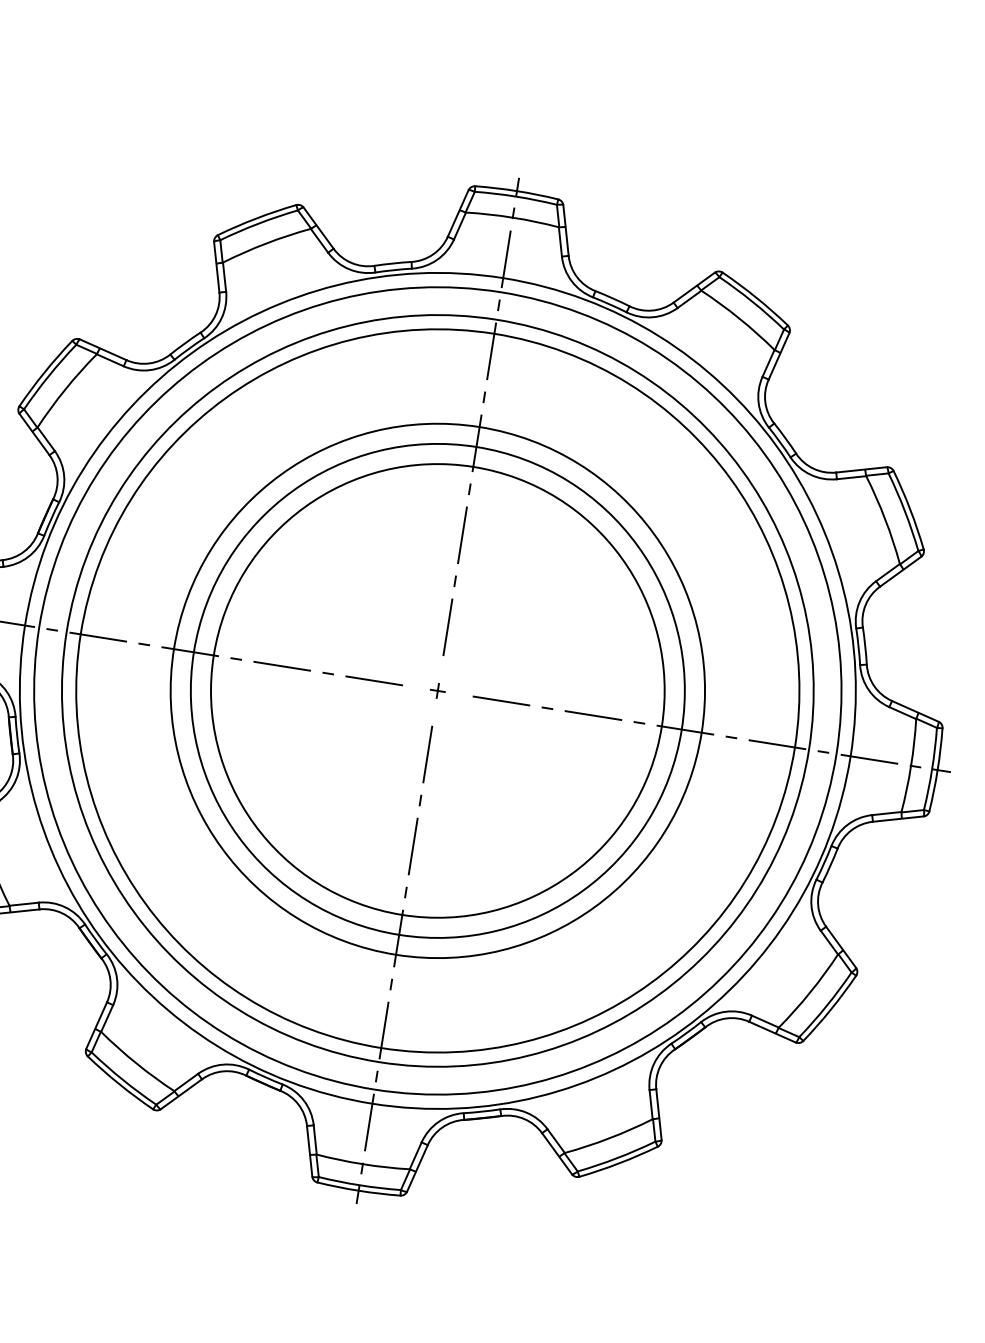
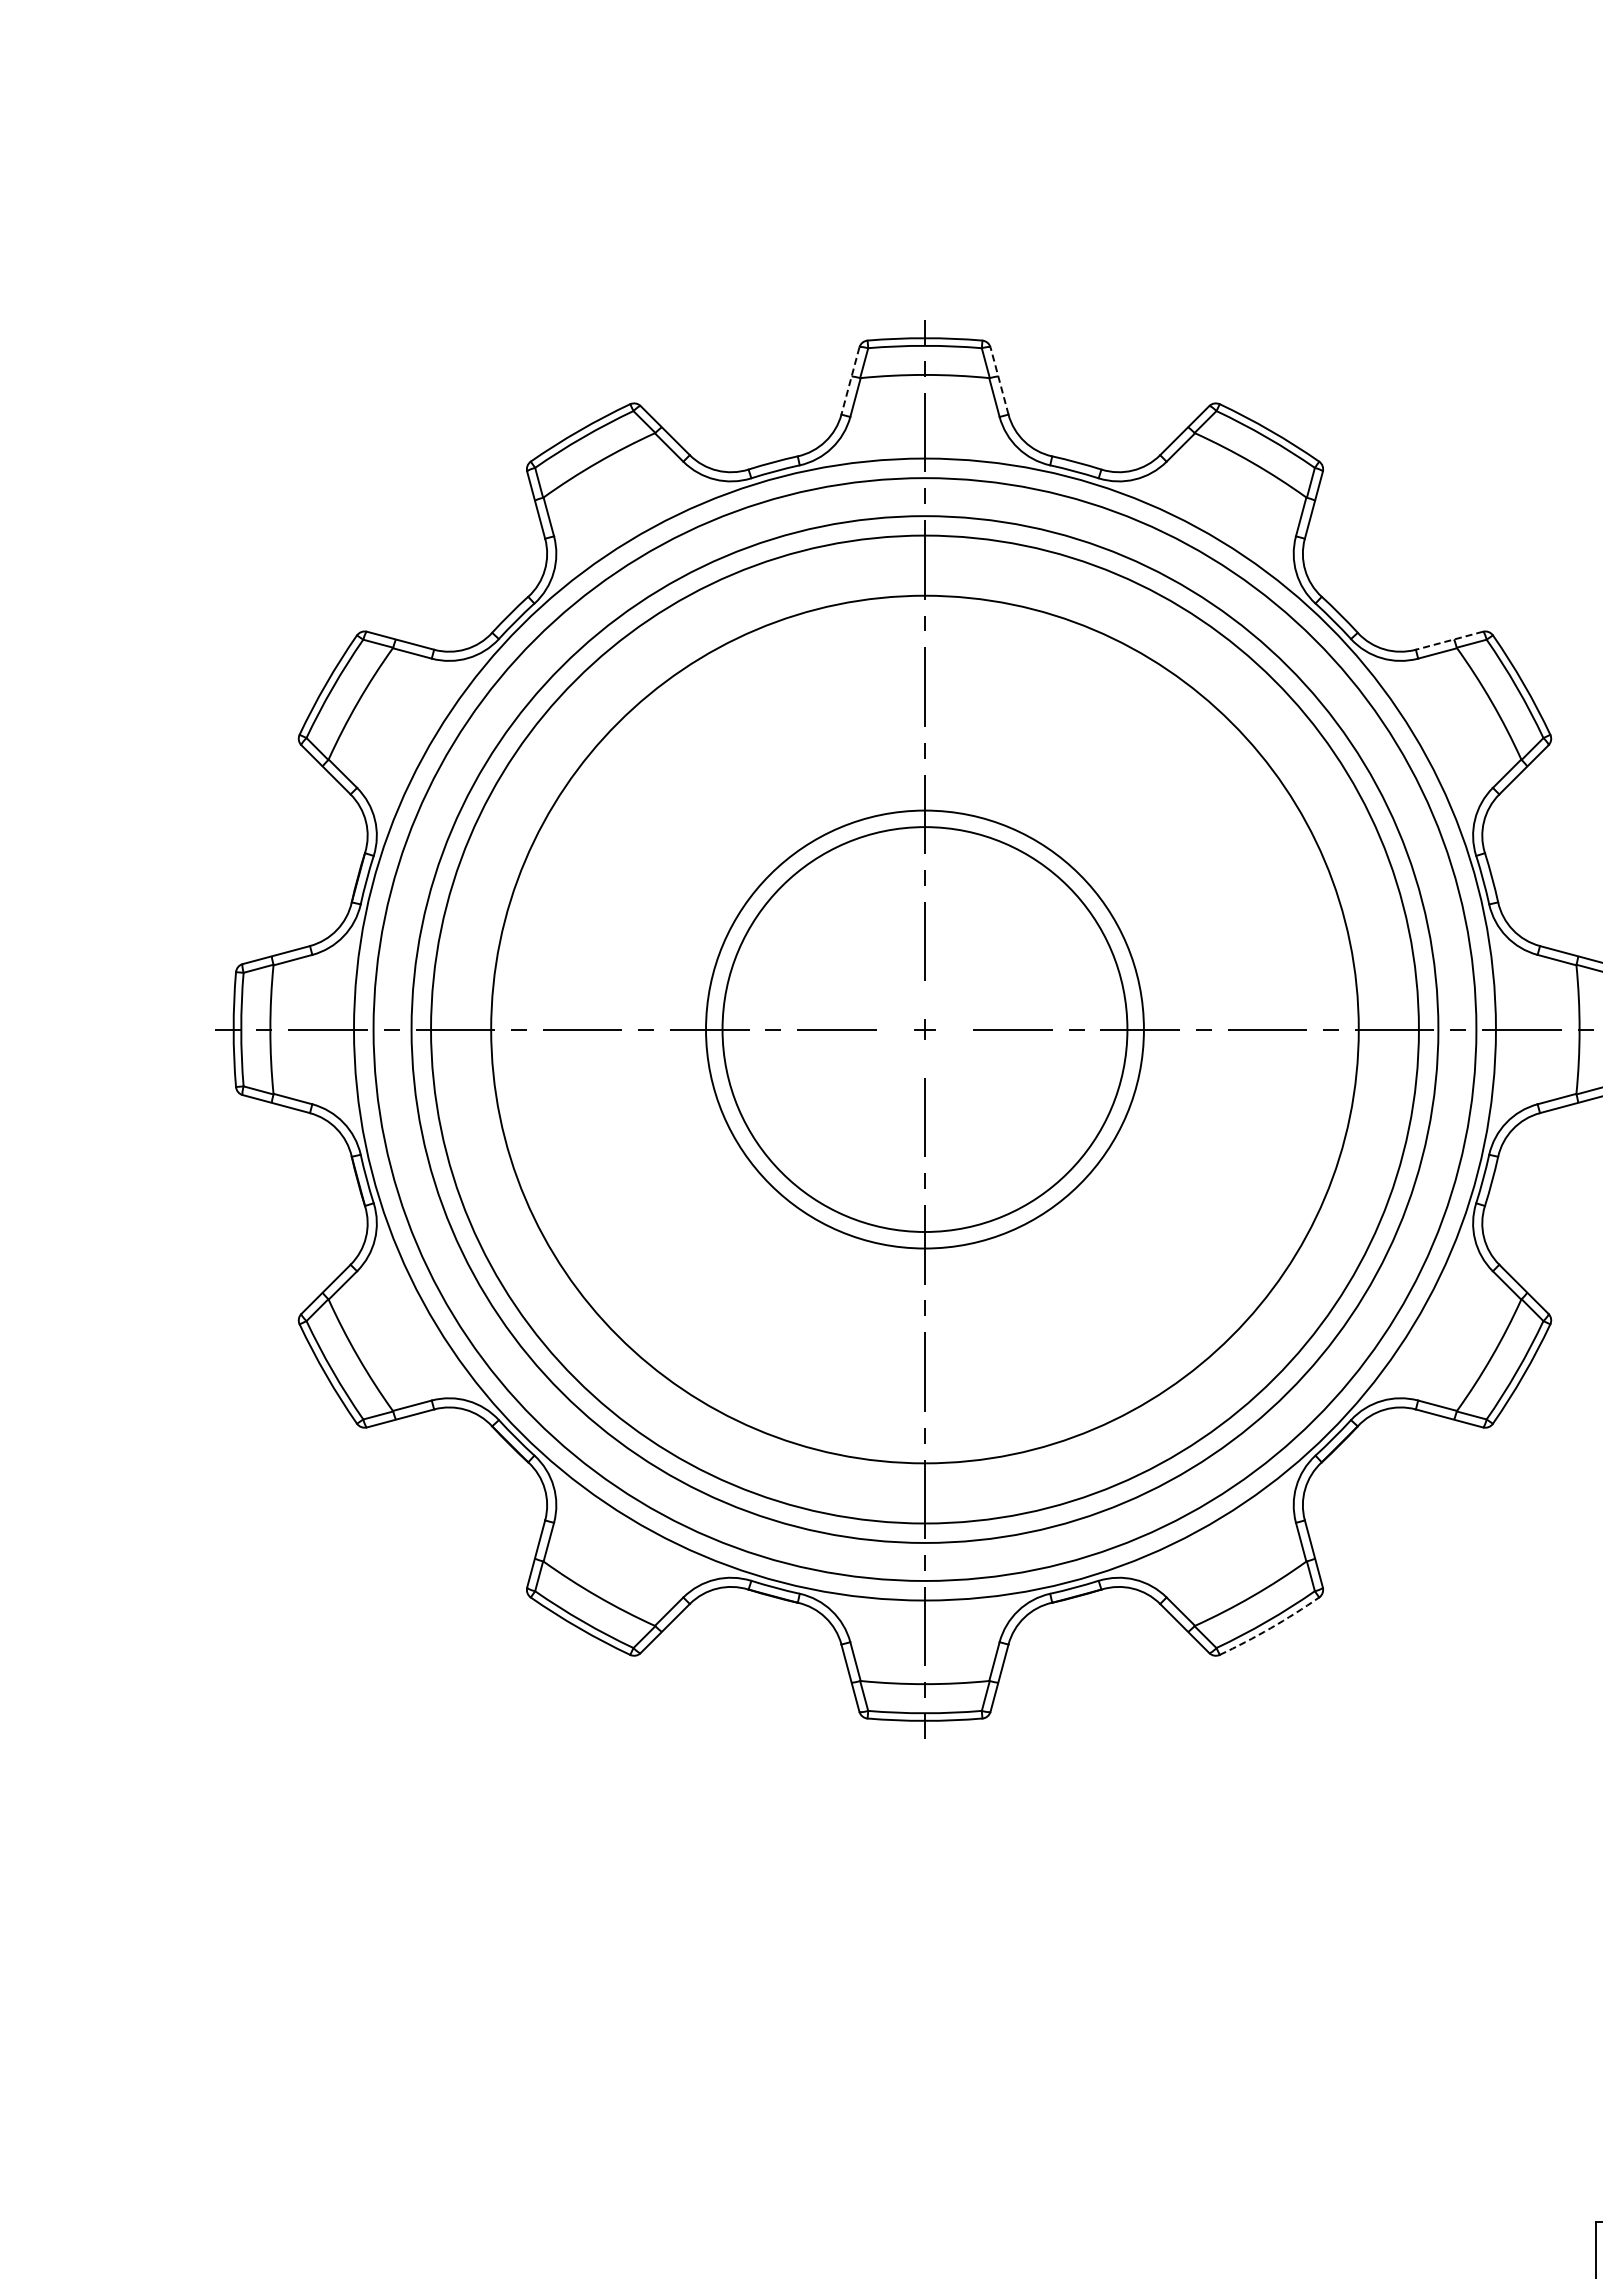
line: (458, 213) -> (850, 381), solid -> dashed
line: (565, 230) -> (999, 381), solid -> dashed
line: (861, 469) -> (1449, 640), solid -> dashed
circle: (437, 690) -> (924, 1029), size x0.6
circle: (437, 690) -> (924, 1029), size x0.6
circle: (437, 690) -> (924, 1029), size x1.4
arc: (619, 1163) -> (1270, 1628), solid -> dashed

